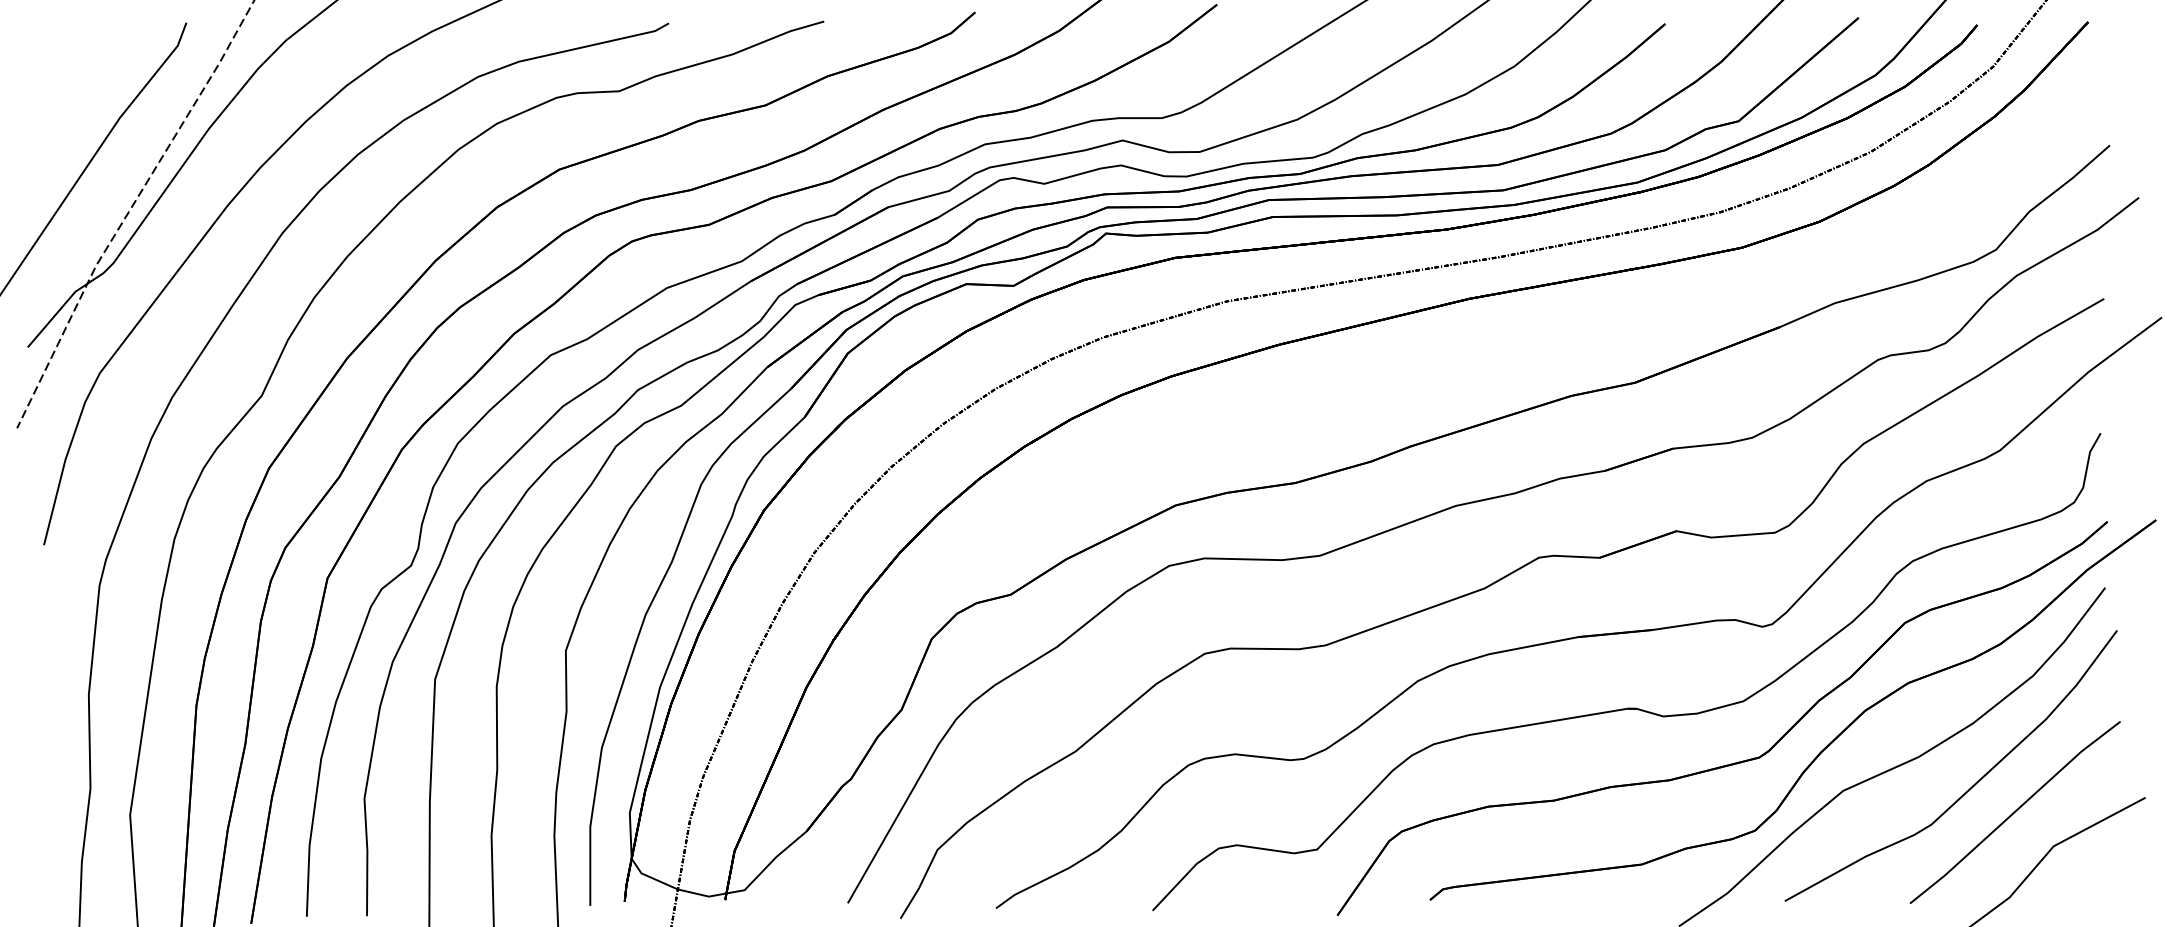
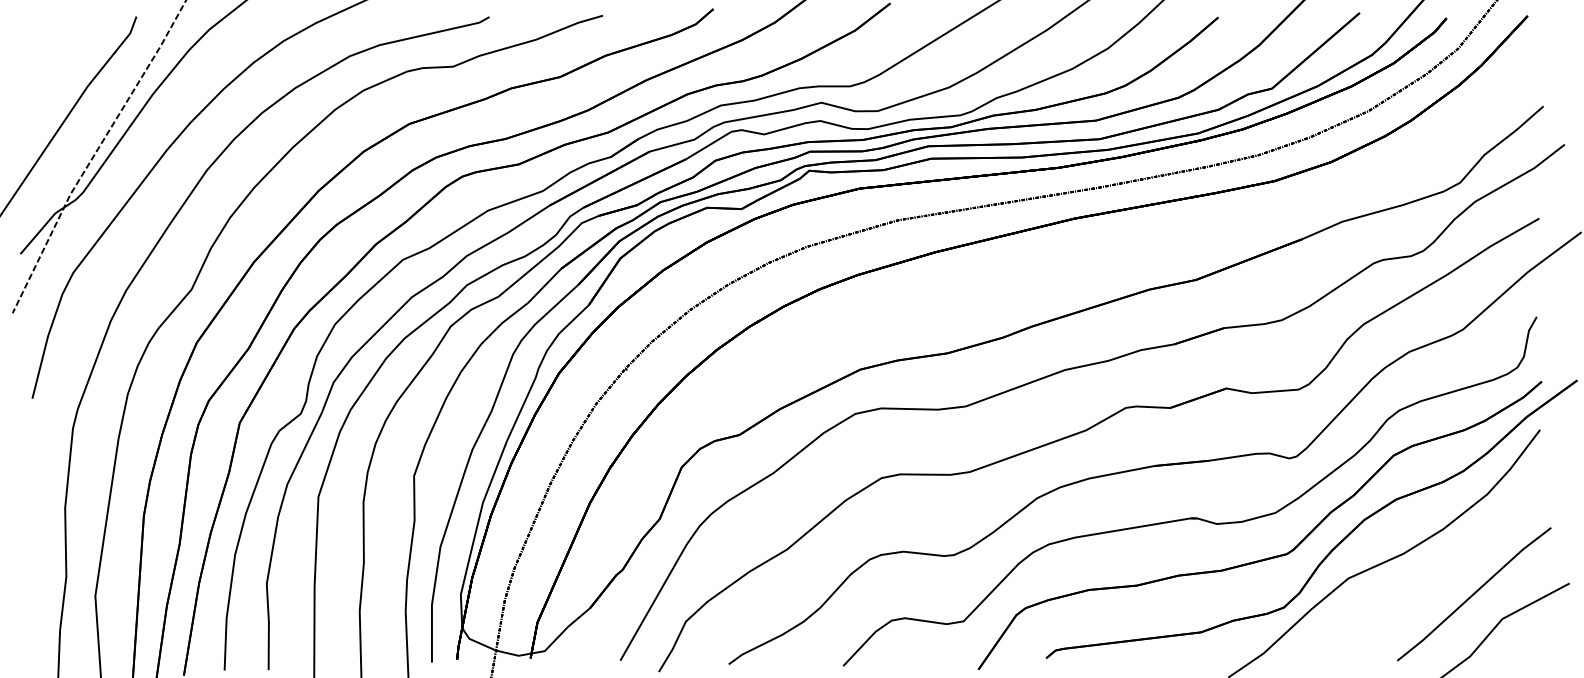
part: (1971, 785) -> (1442, 574), removed

